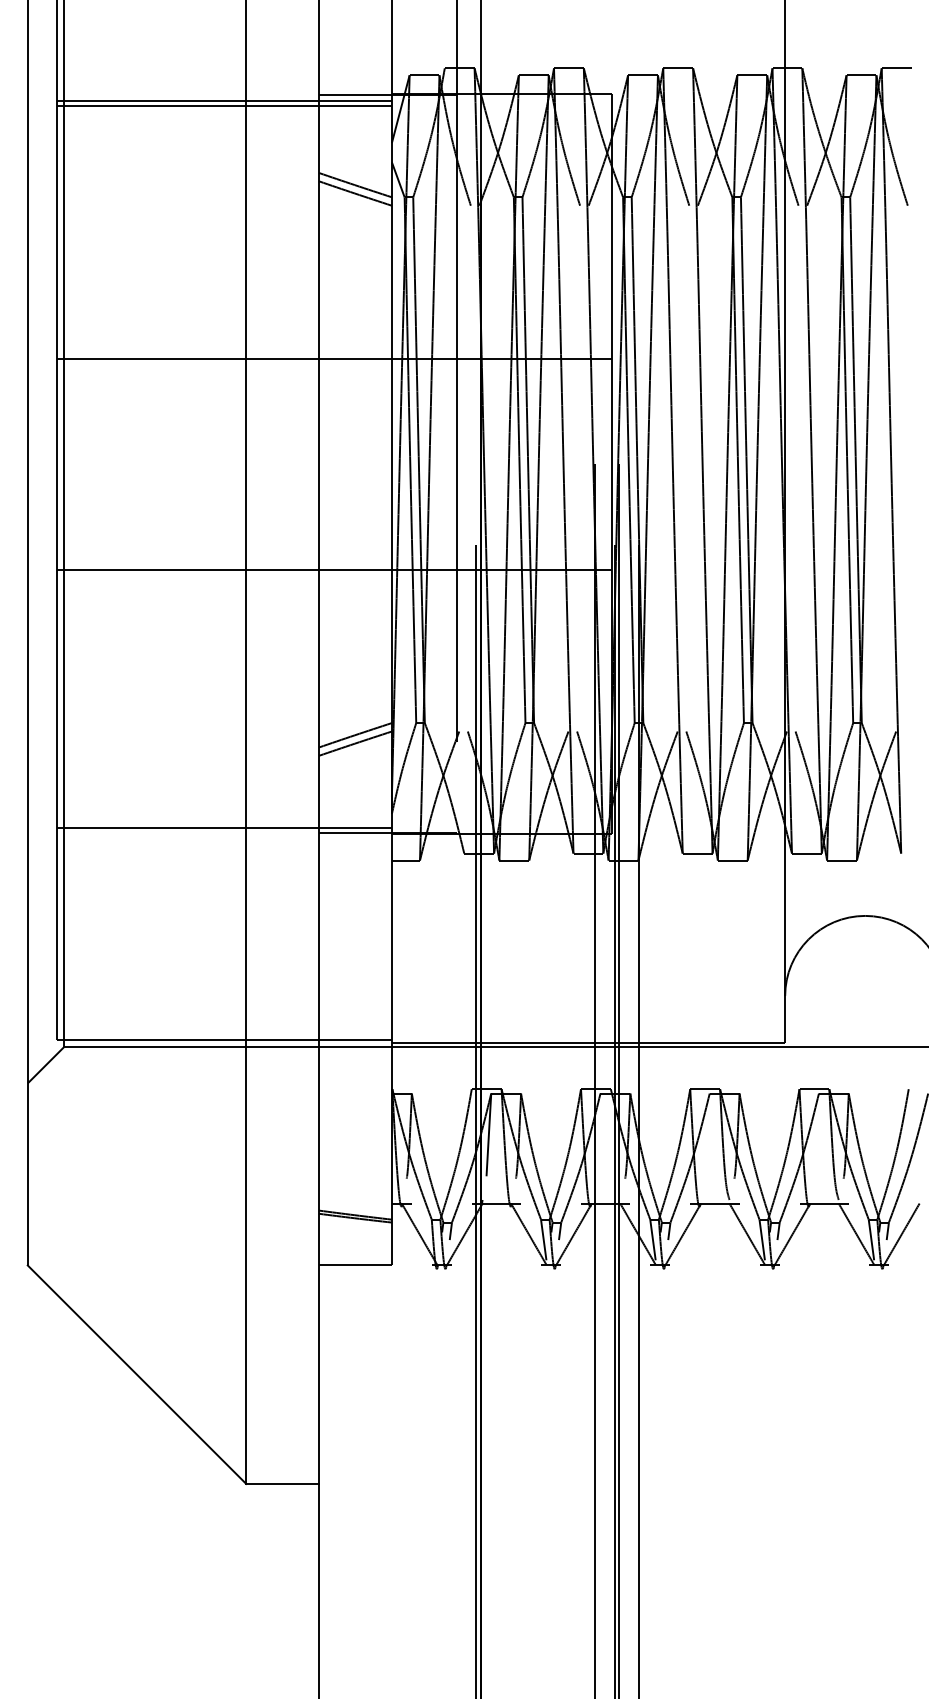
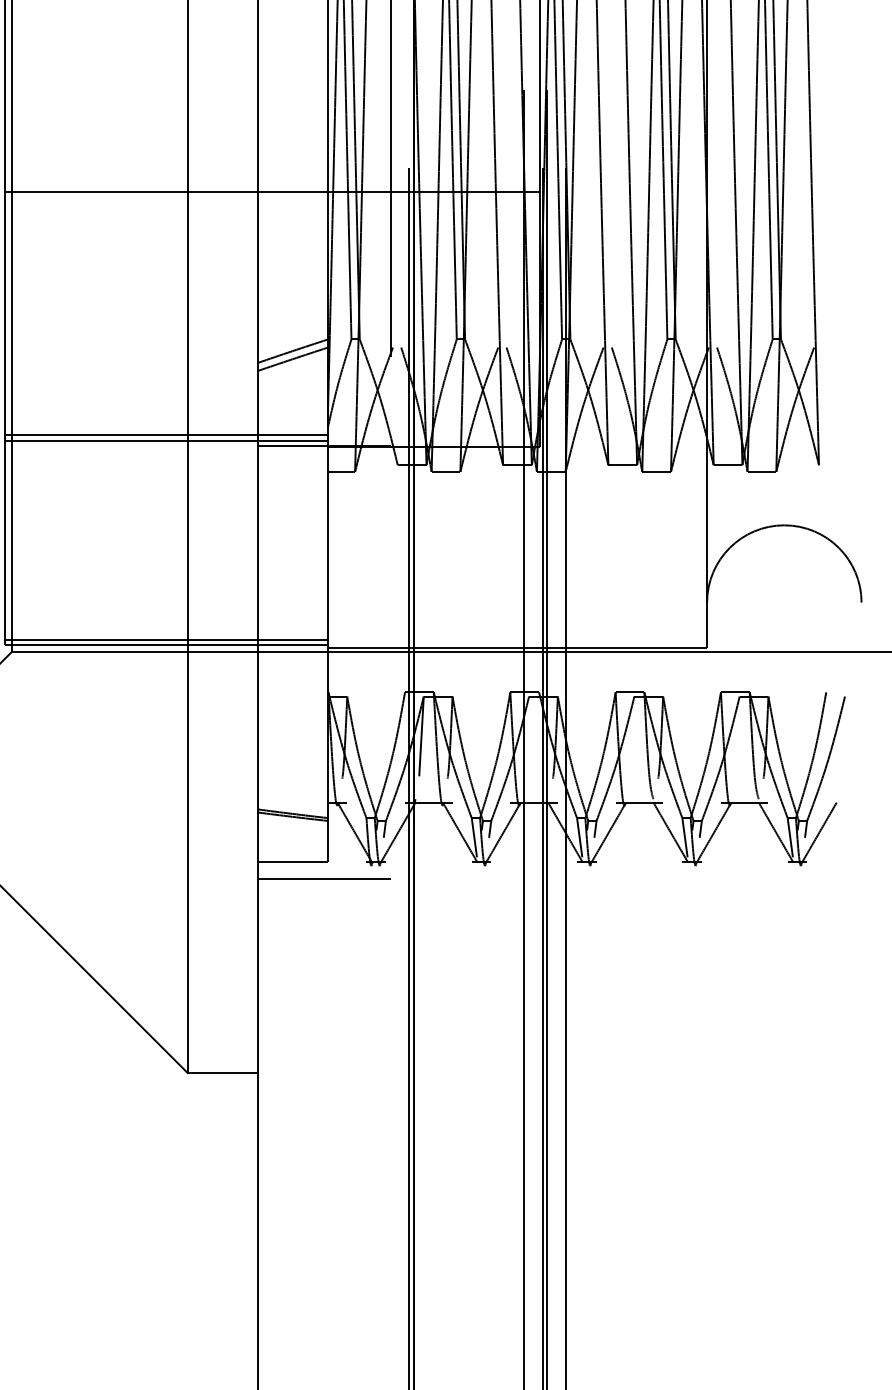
line: (223, 822) -> (165, 435), added
line: (223, 1034) -> (165, 639), added
line: (388, 1282) -> (324, 878), added

